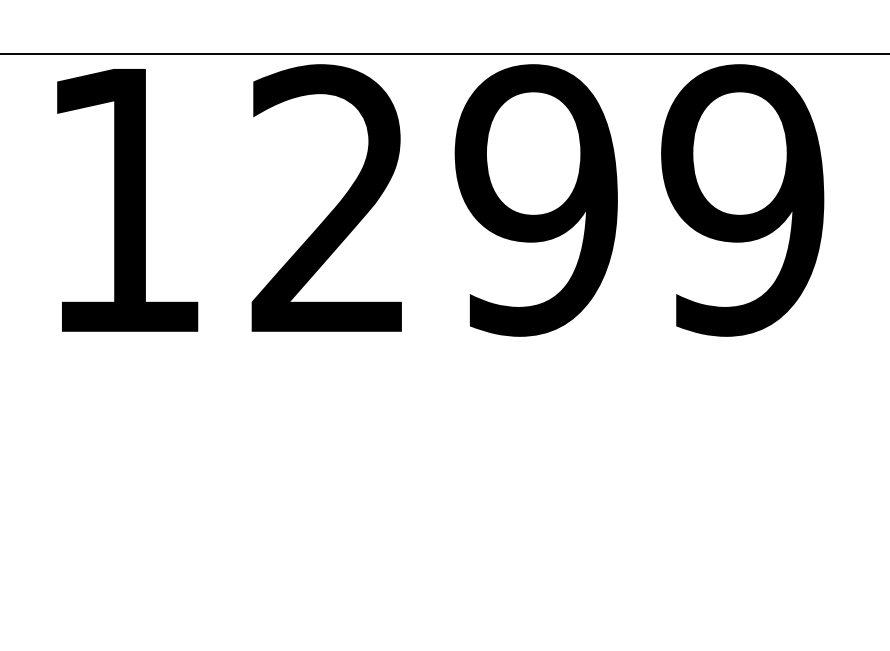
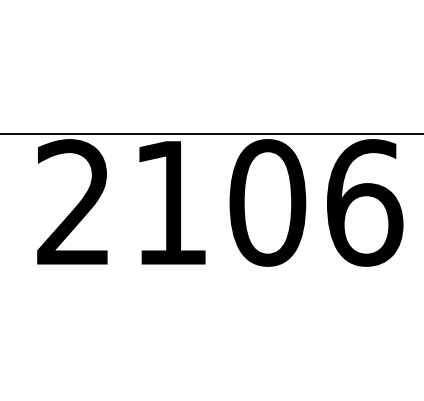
text: (436, 199) -> (220, 202), 1299 -> 2106

